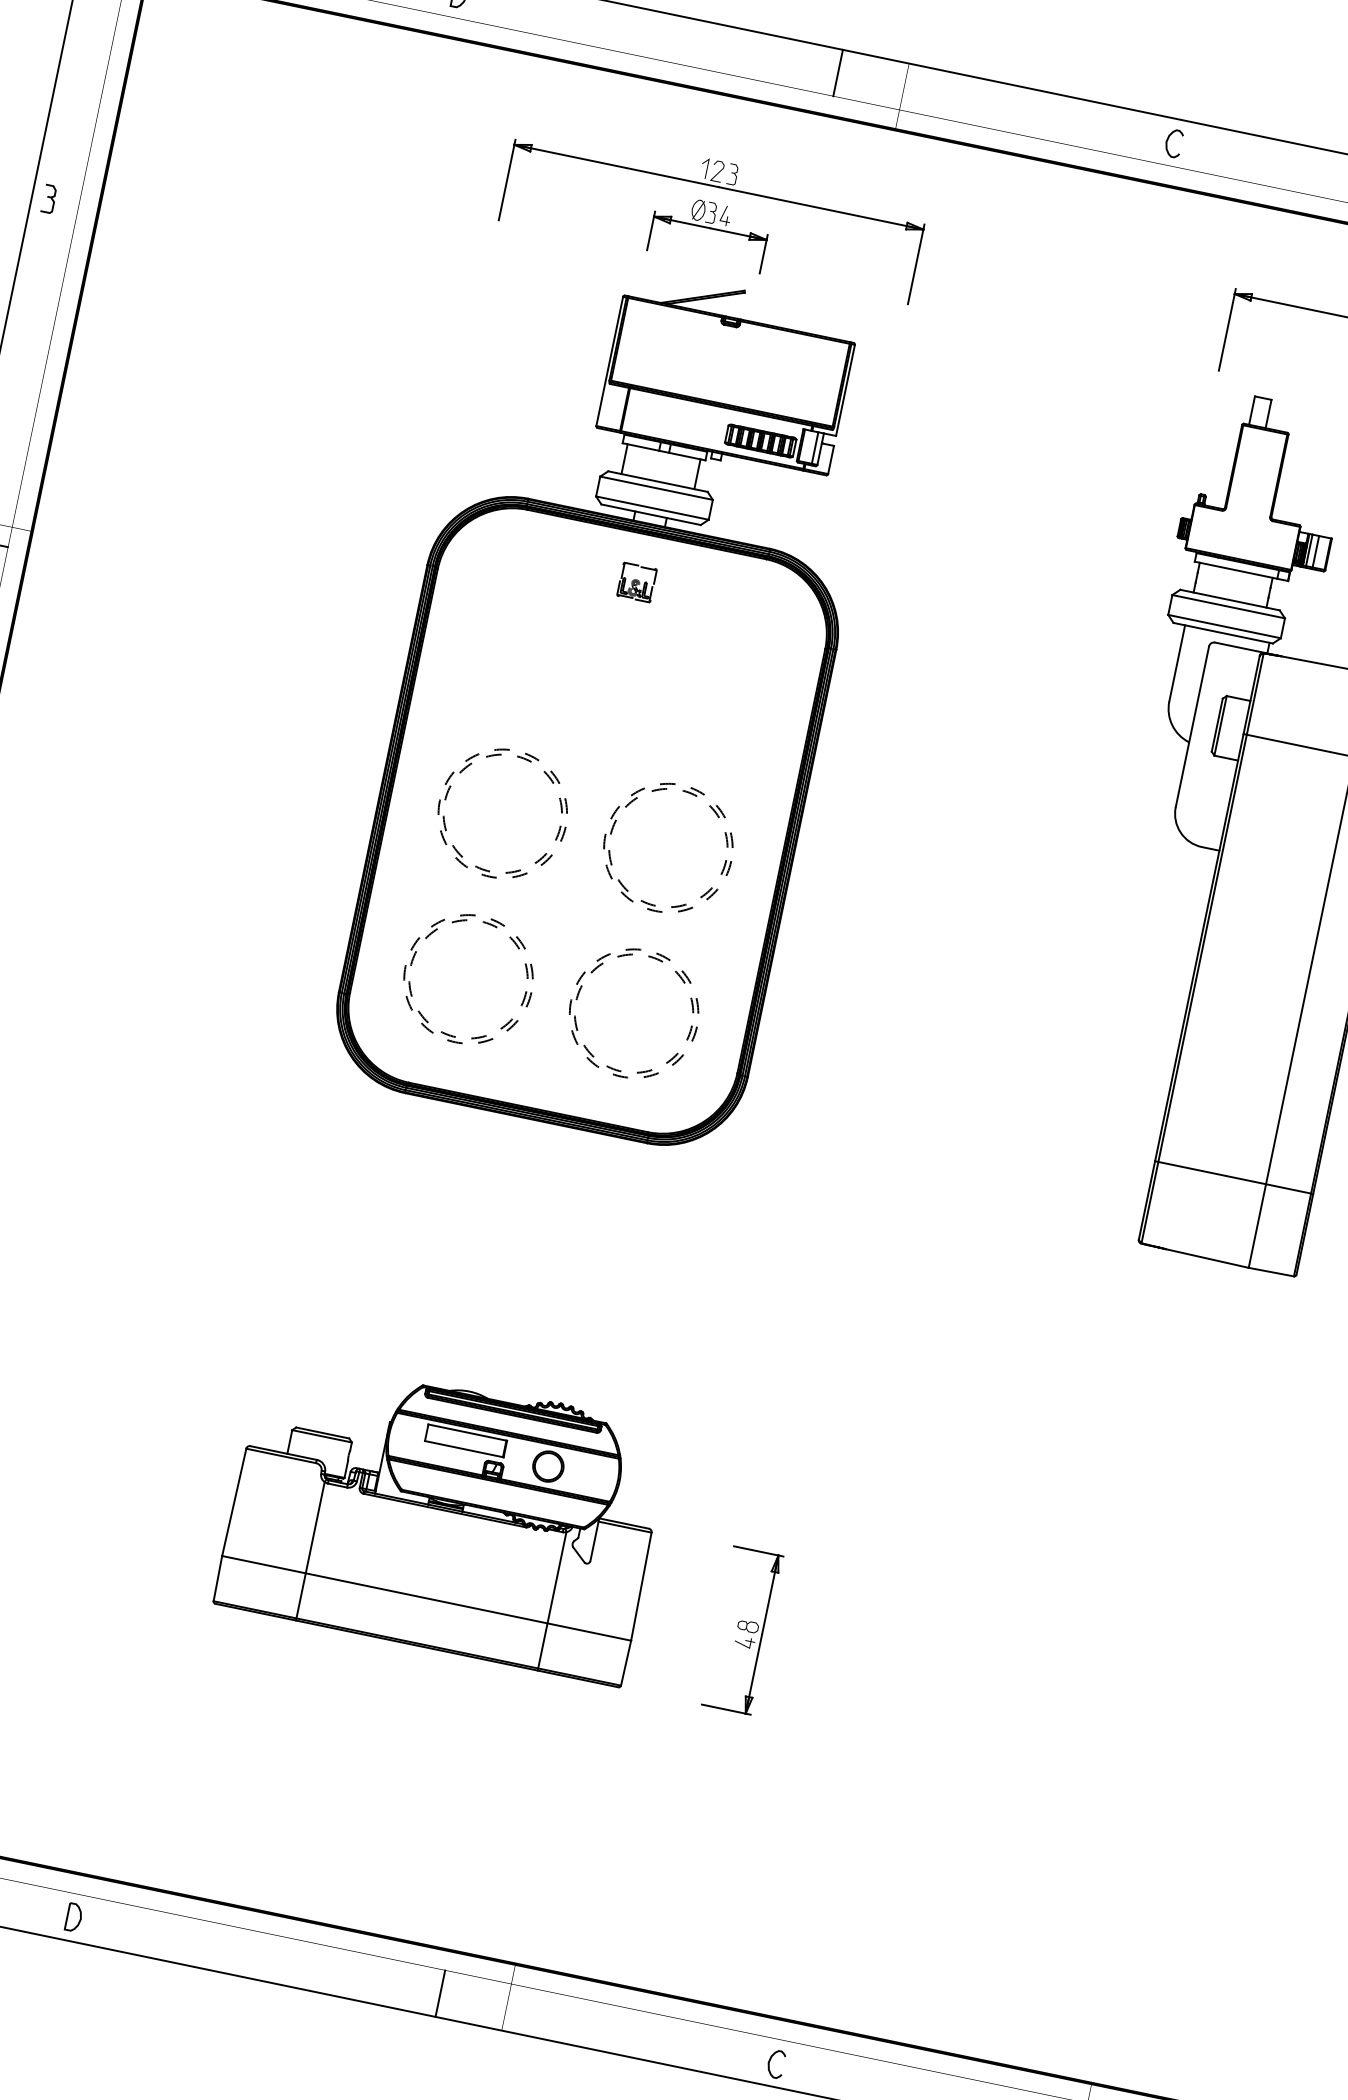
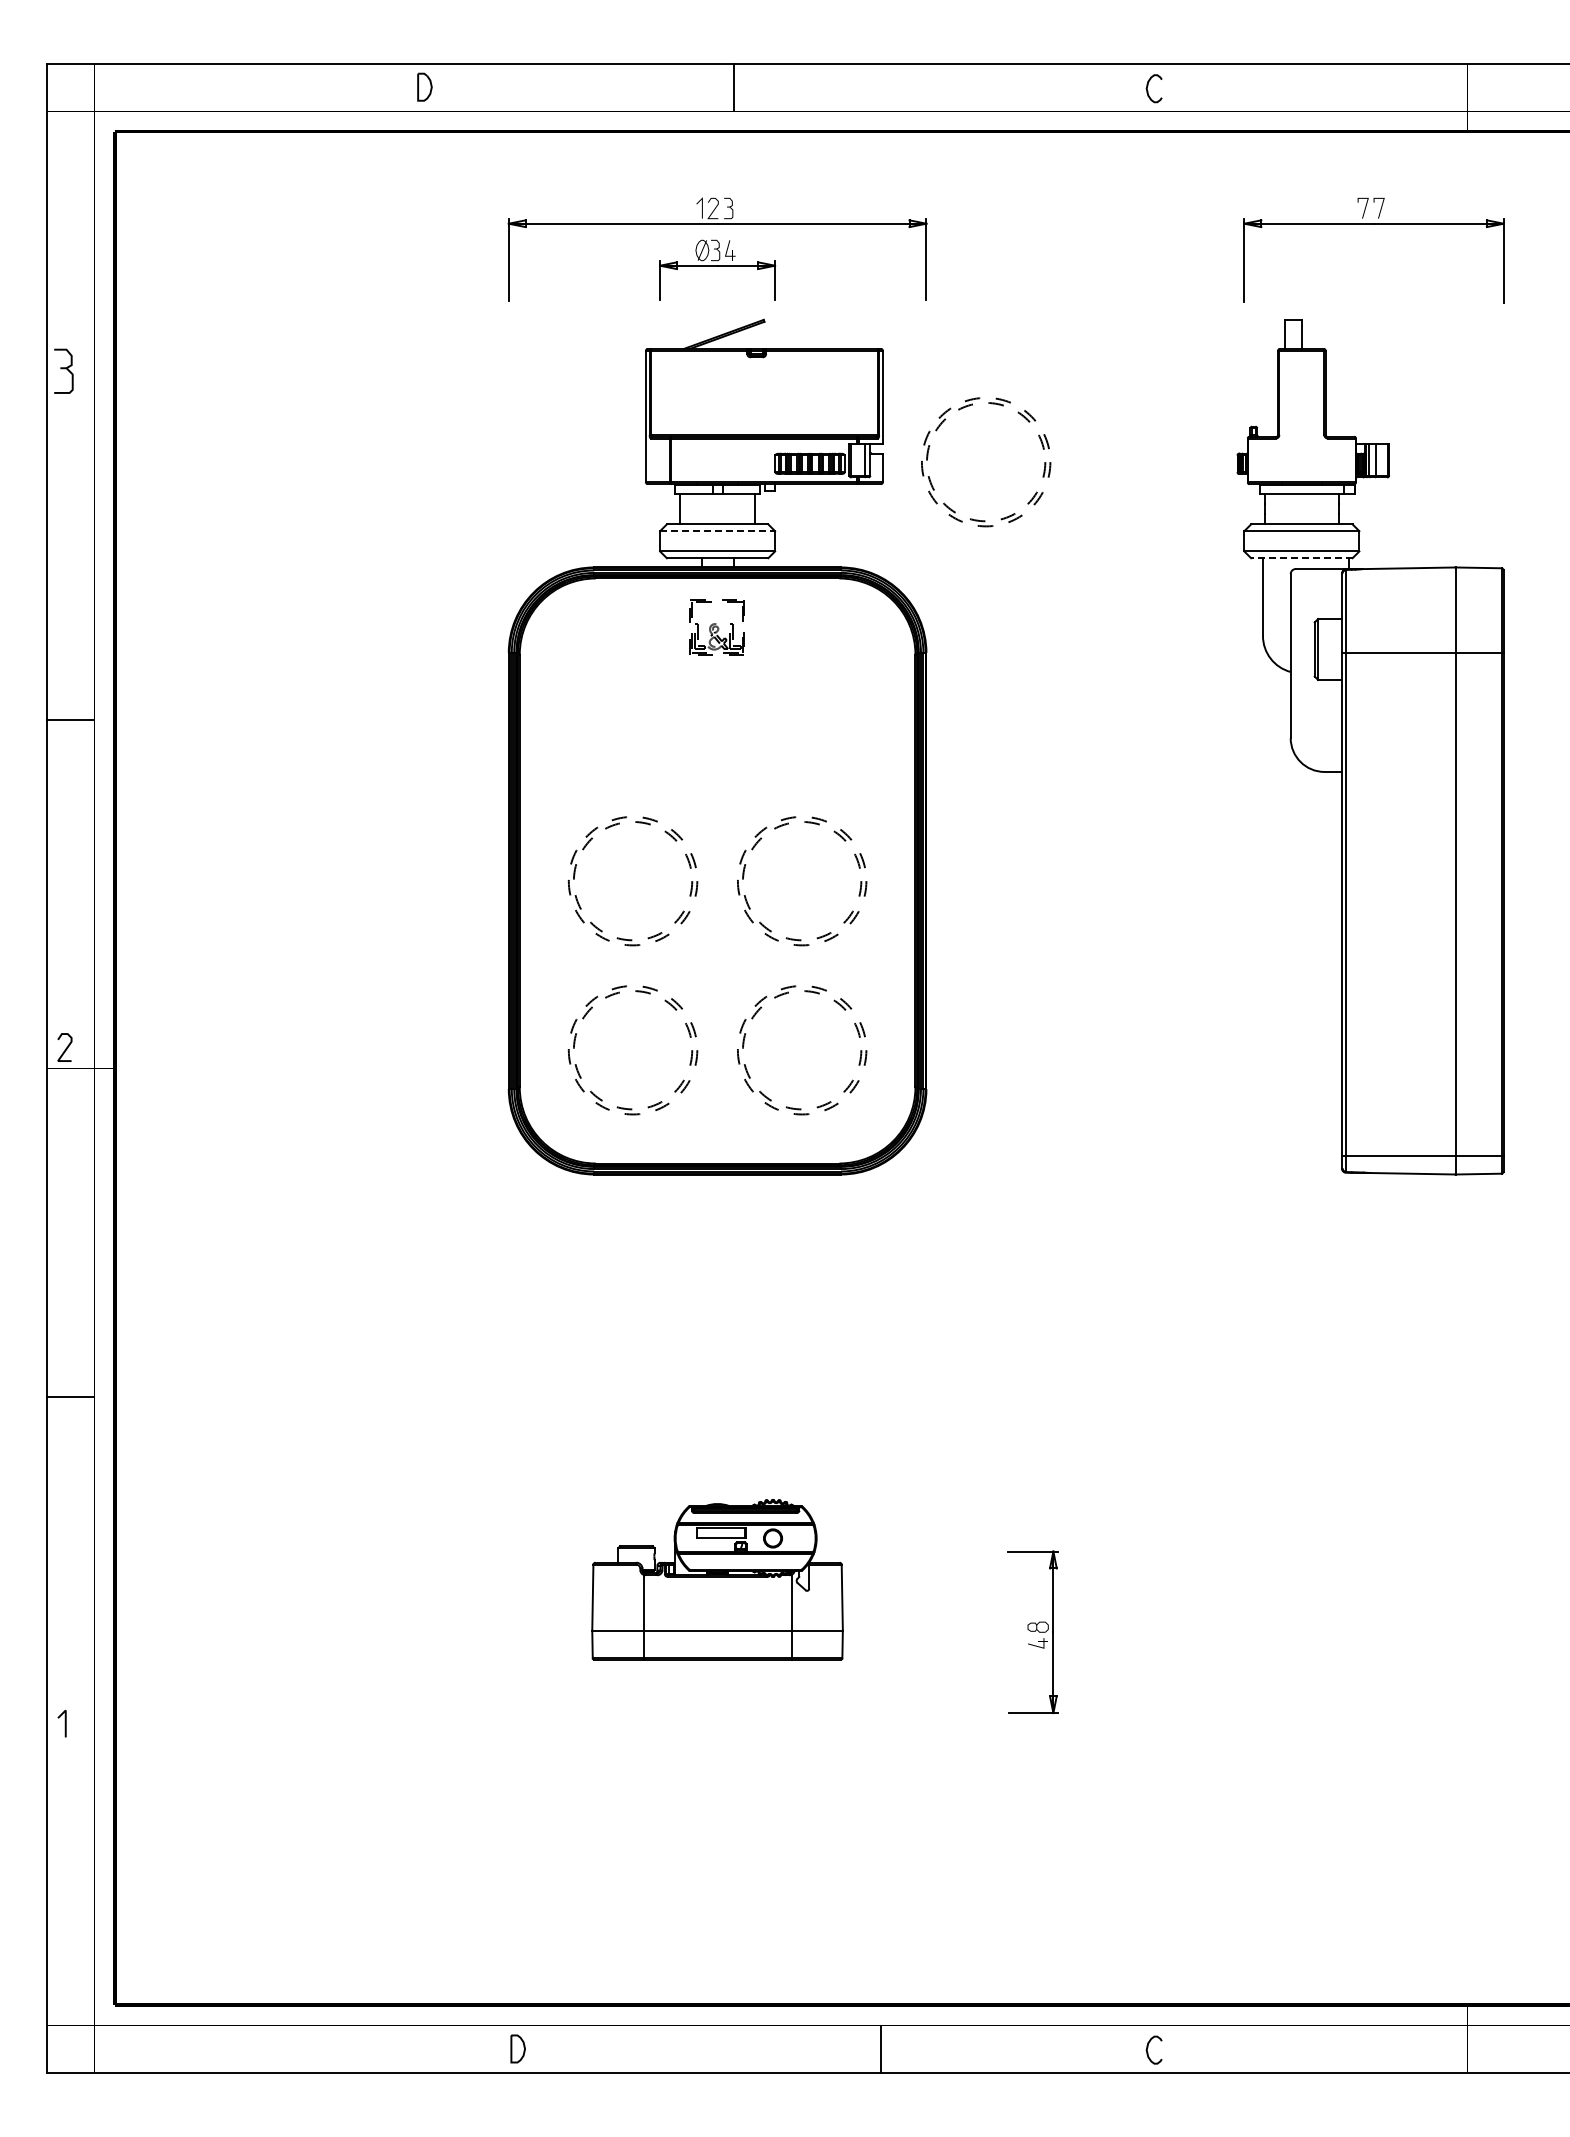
line: (838, 72) -> (734, 87), moved
part: (49, 198) -> (64, 370), size x1.6
line: (657, 488) -> (718, 531), solid -> dashed
part: (968, 521) -> (1029, 500), added
part: (636, 582) -> (717, 627), size x1.6
line: (1222, 633) -> (1301, 558), solid -> dashed
line: (1233, 1177) -> (1422, 1156), moved
part: (443, 1514) -> (717, 1579), size x0.6
part: (73, 1917) -> (517, 2048), moved
line: (440, 1993) -> (881, 2048), moved

